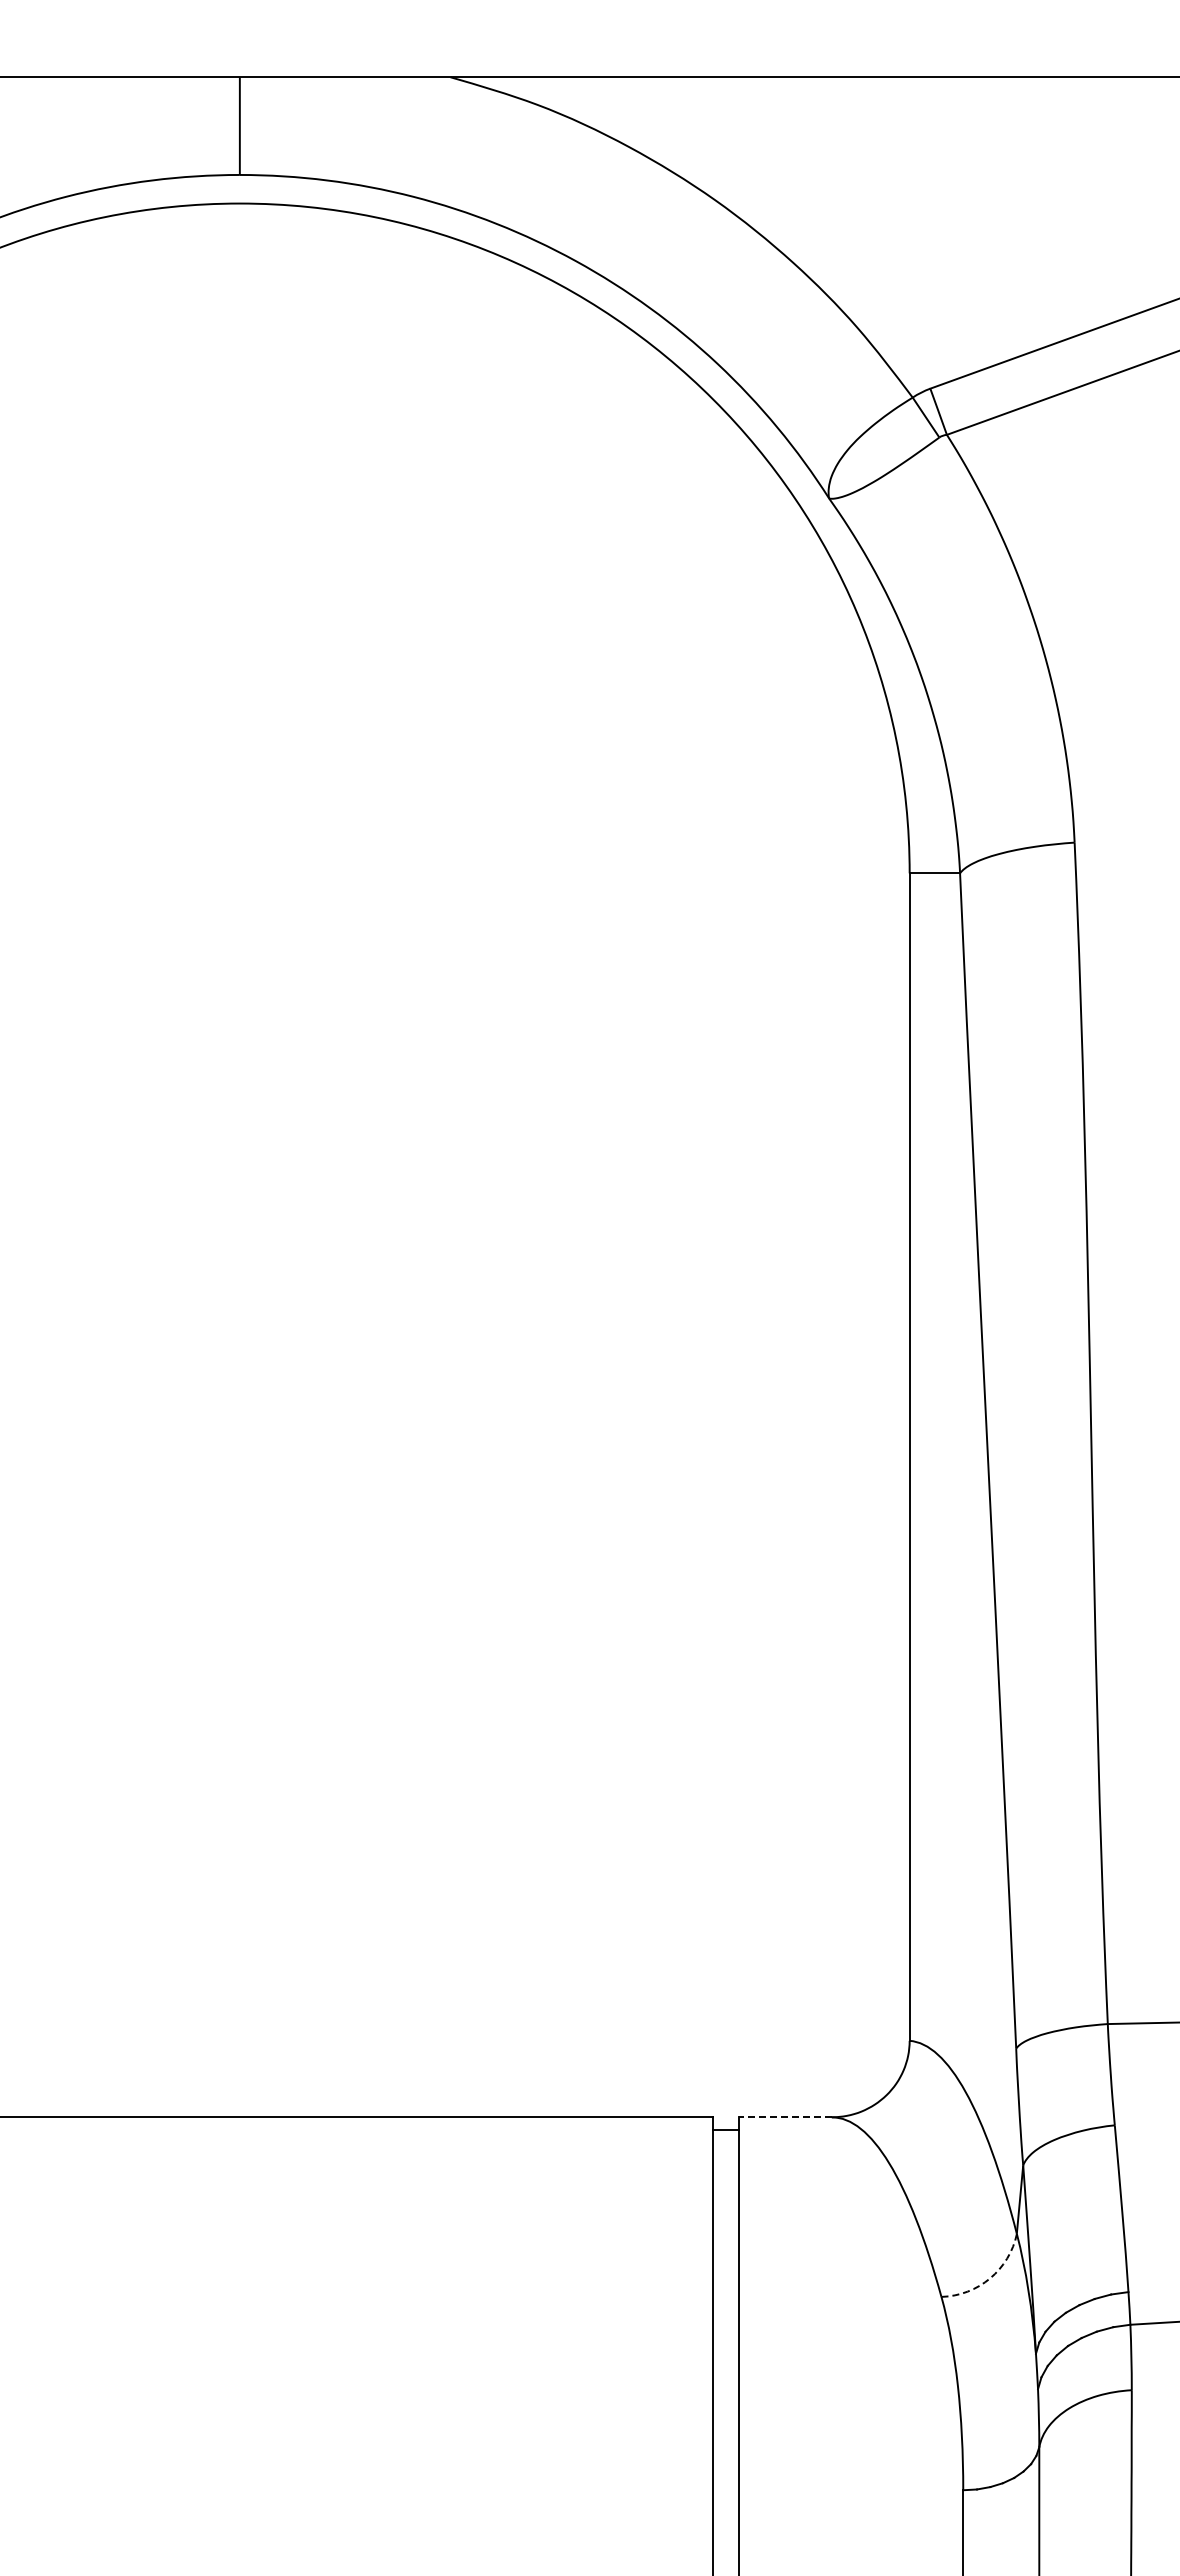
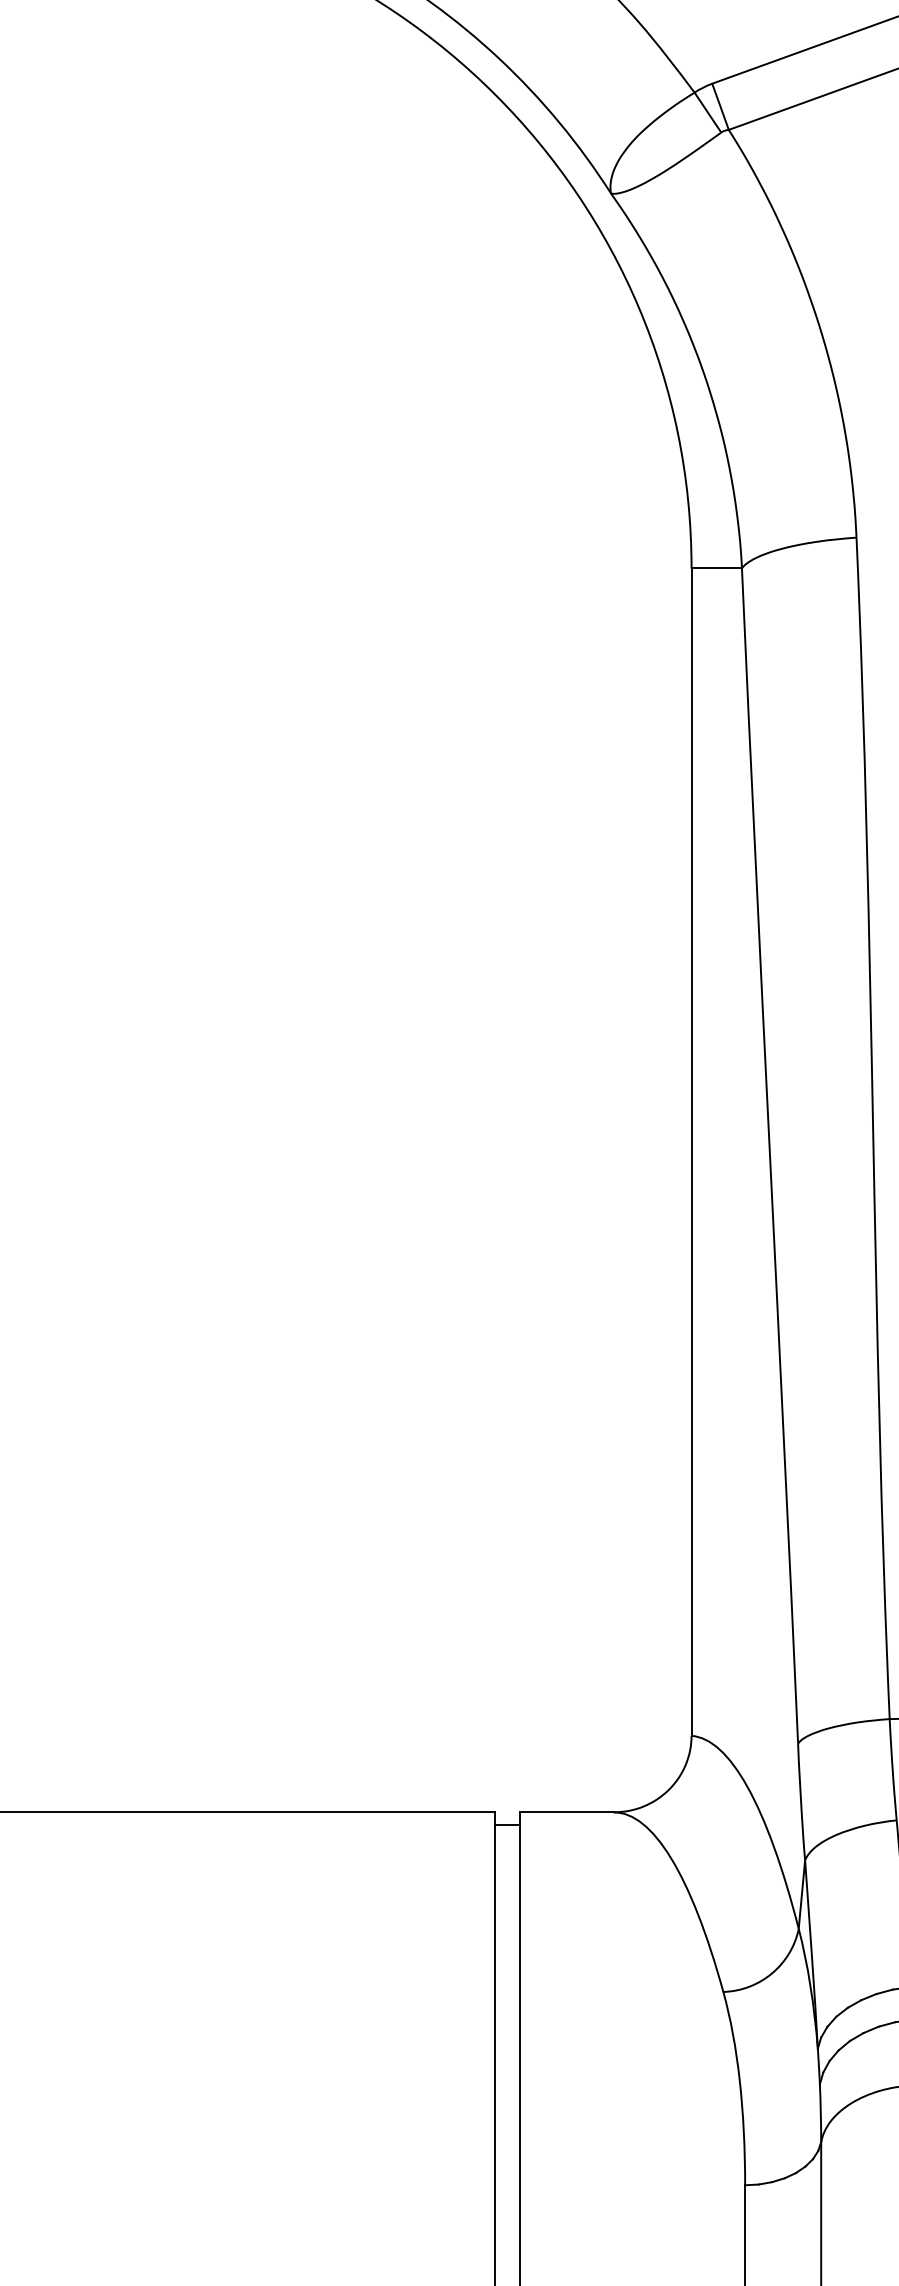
line: (785, 2117) -> (567, 1812), dashed -> solid
arc: (990, 2278) -> (772, 1973), dashed -> solid

